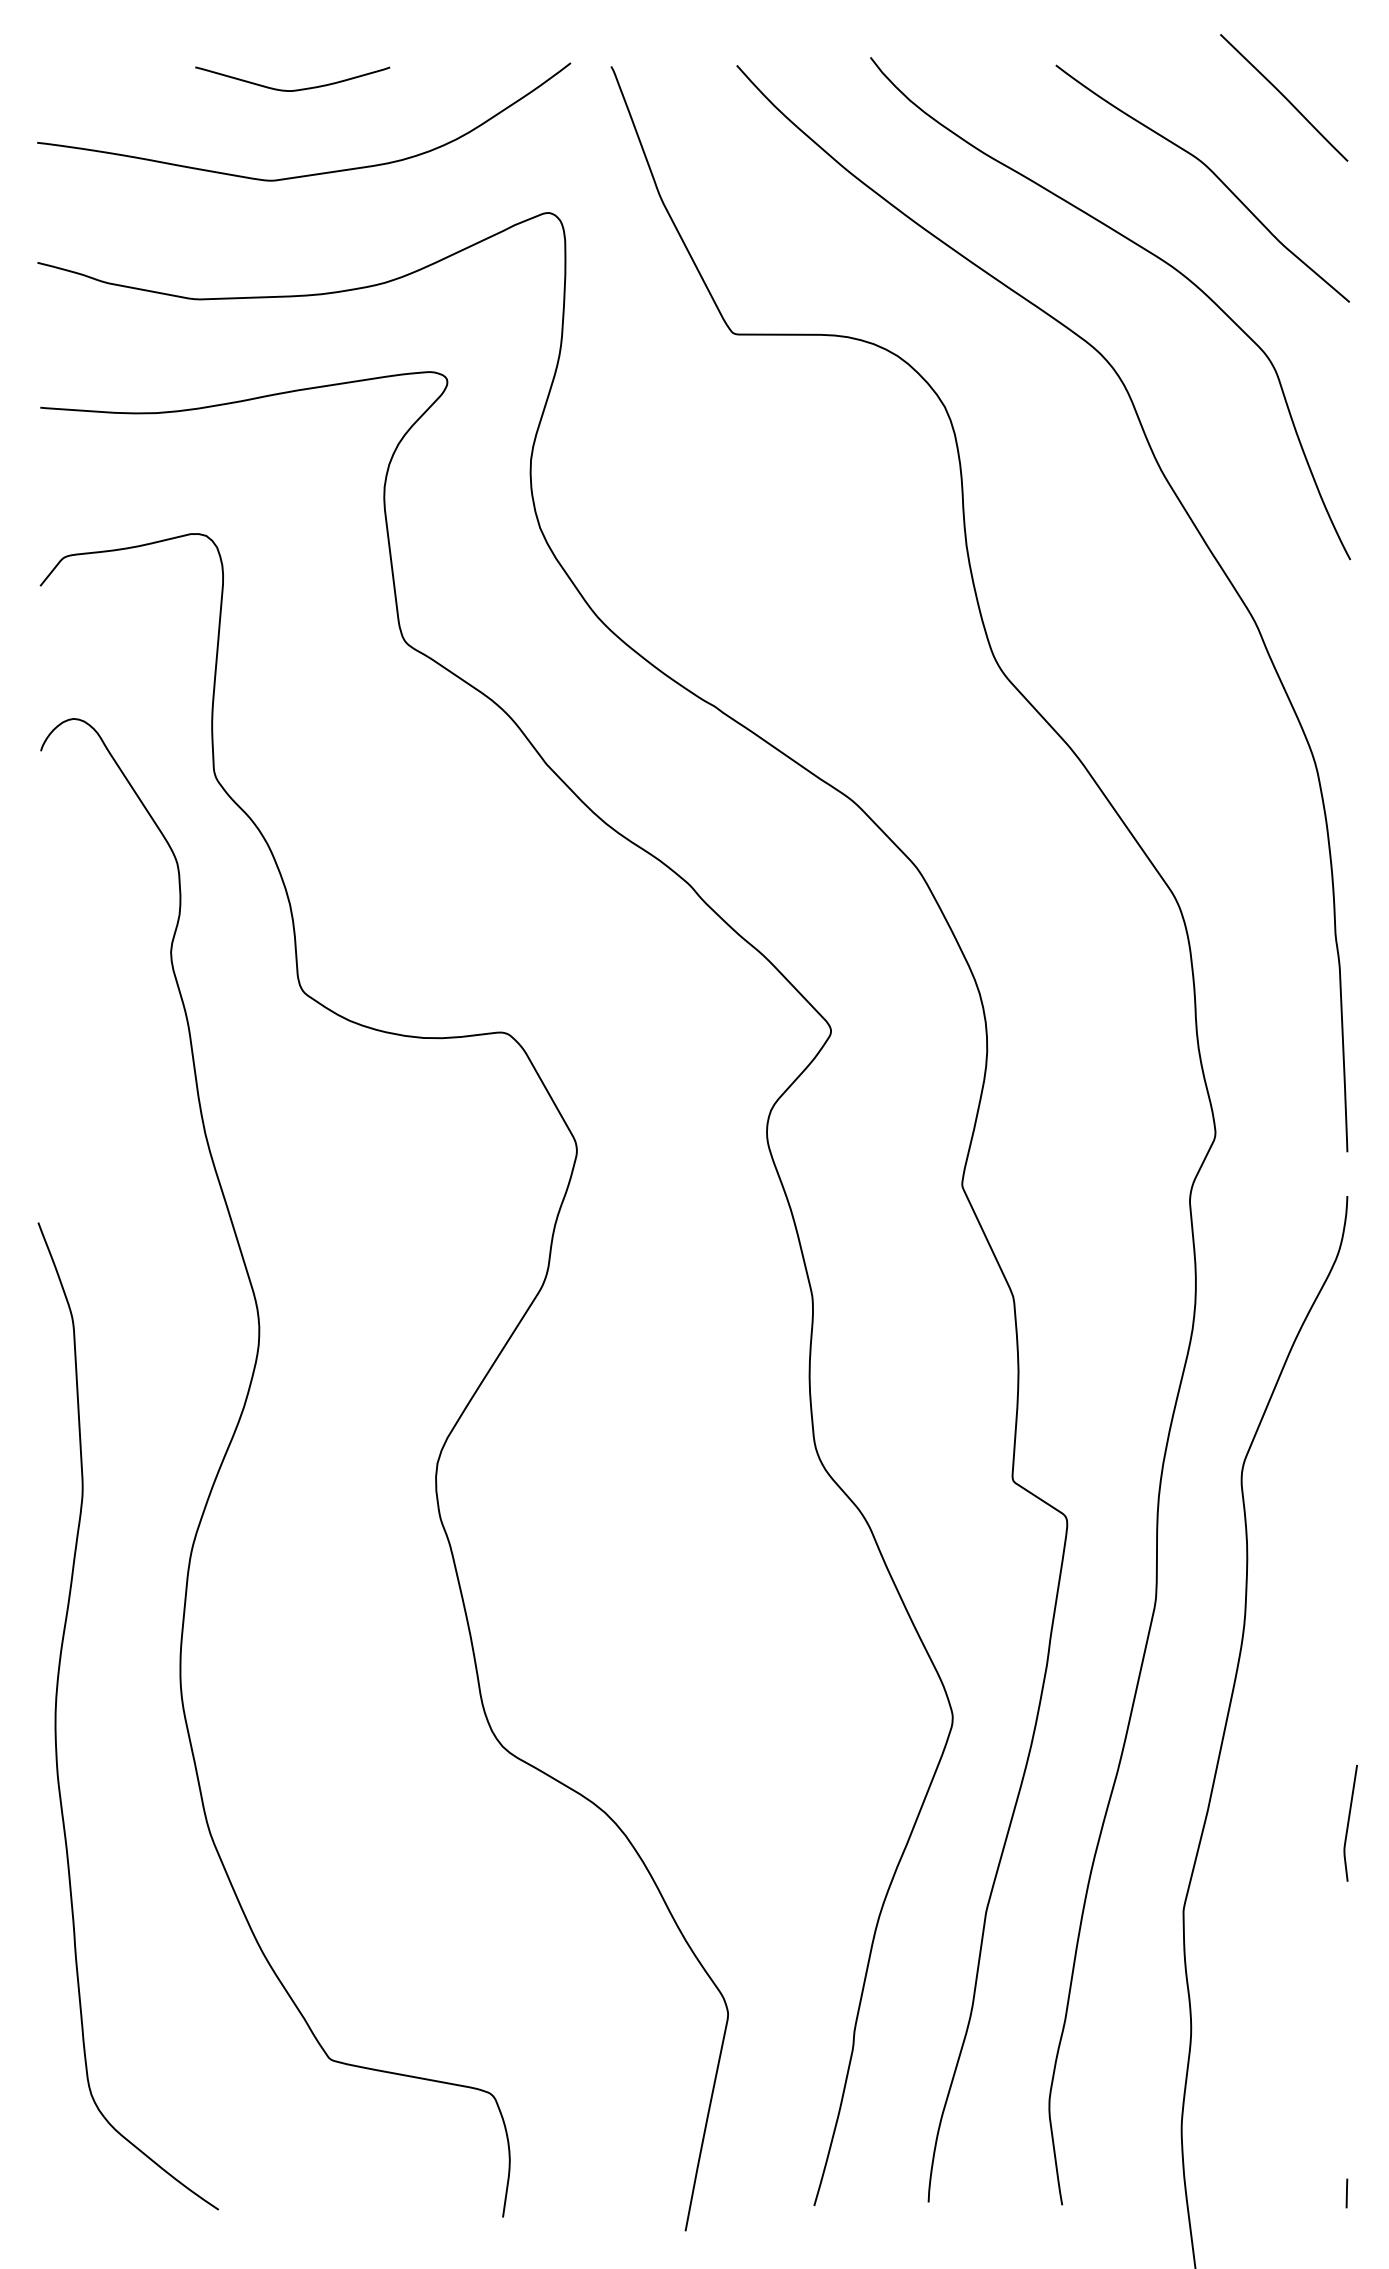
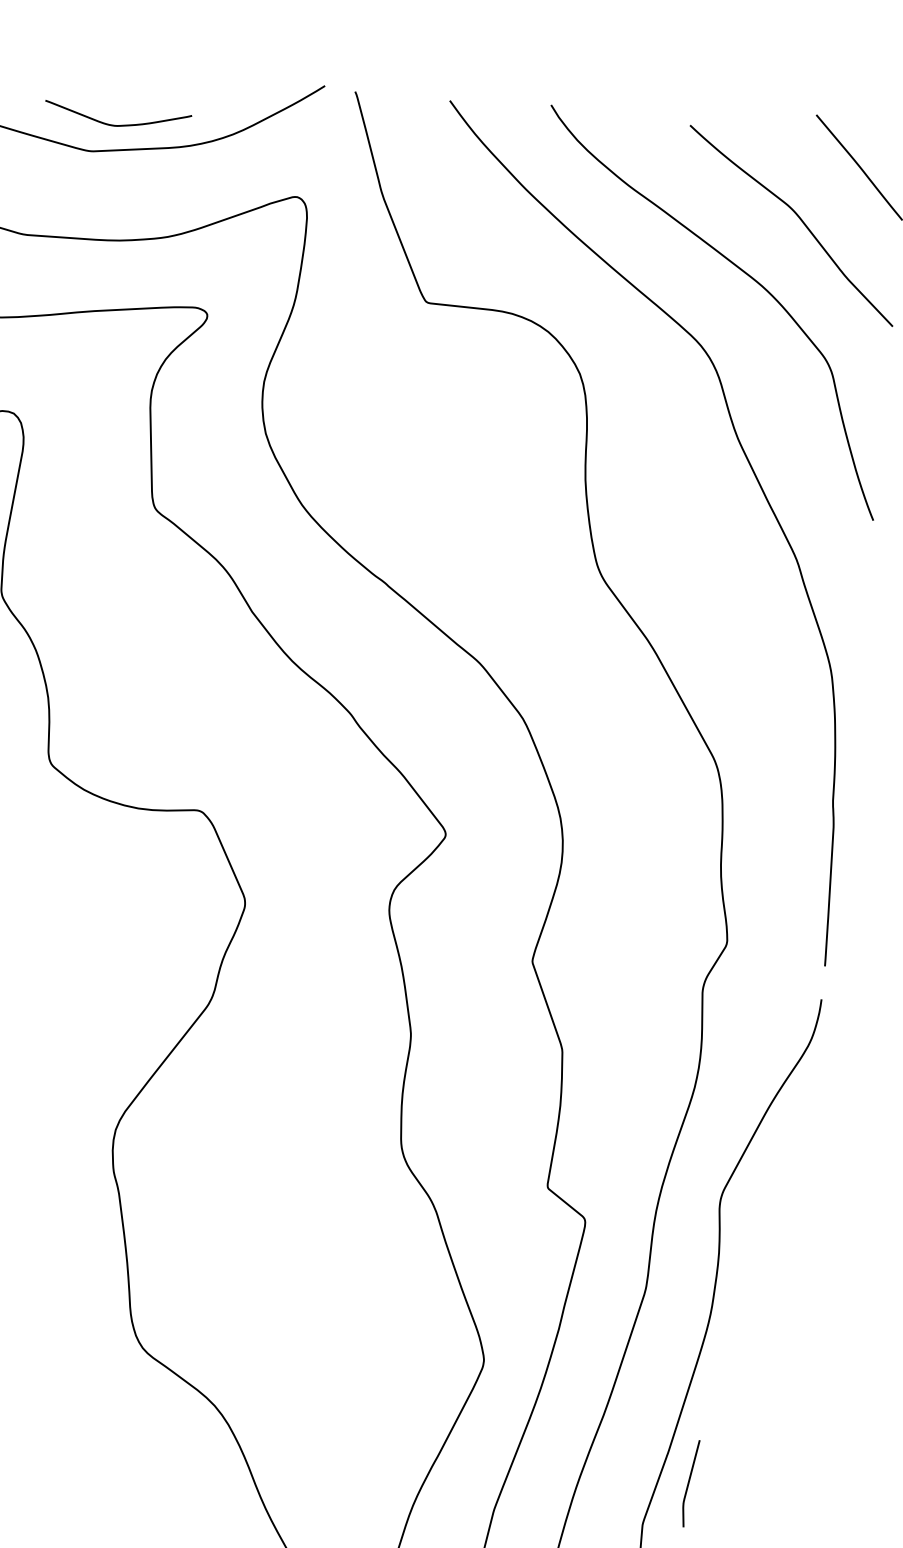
curve: (294, 89) -> (118, 125), moved
curve: (1349, 1822) -> (689, 1482), moved

